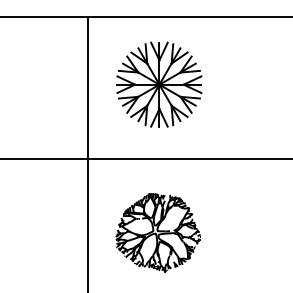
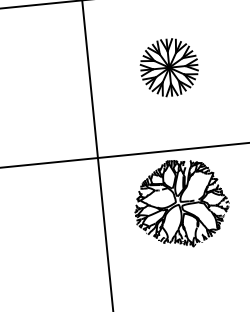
part: (159, 84) -> (169, 67), size x0.6
part: (157, 232) -> (180, 203), moved

